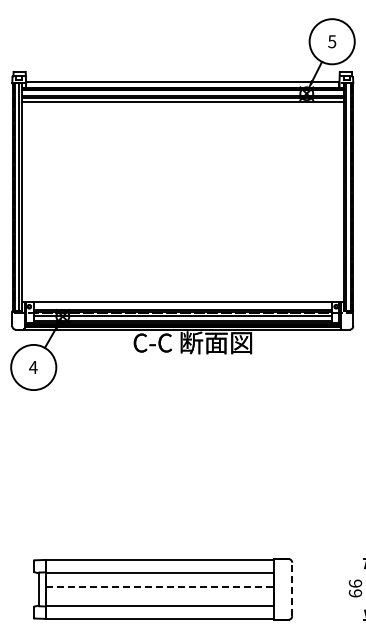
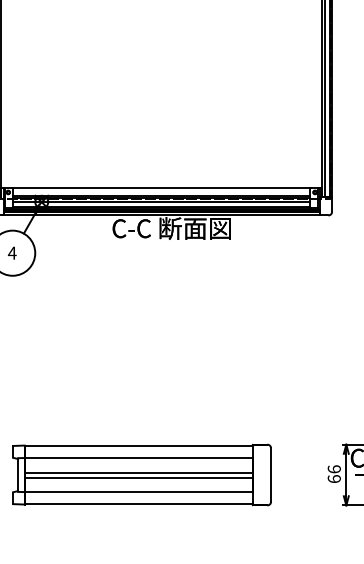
line: (160, 586) -> (139, 472), dashed -> solid
line: (292, 589) -> (271, 475), dashed -> solid
line: (159, 591) -> (138, 477), added

